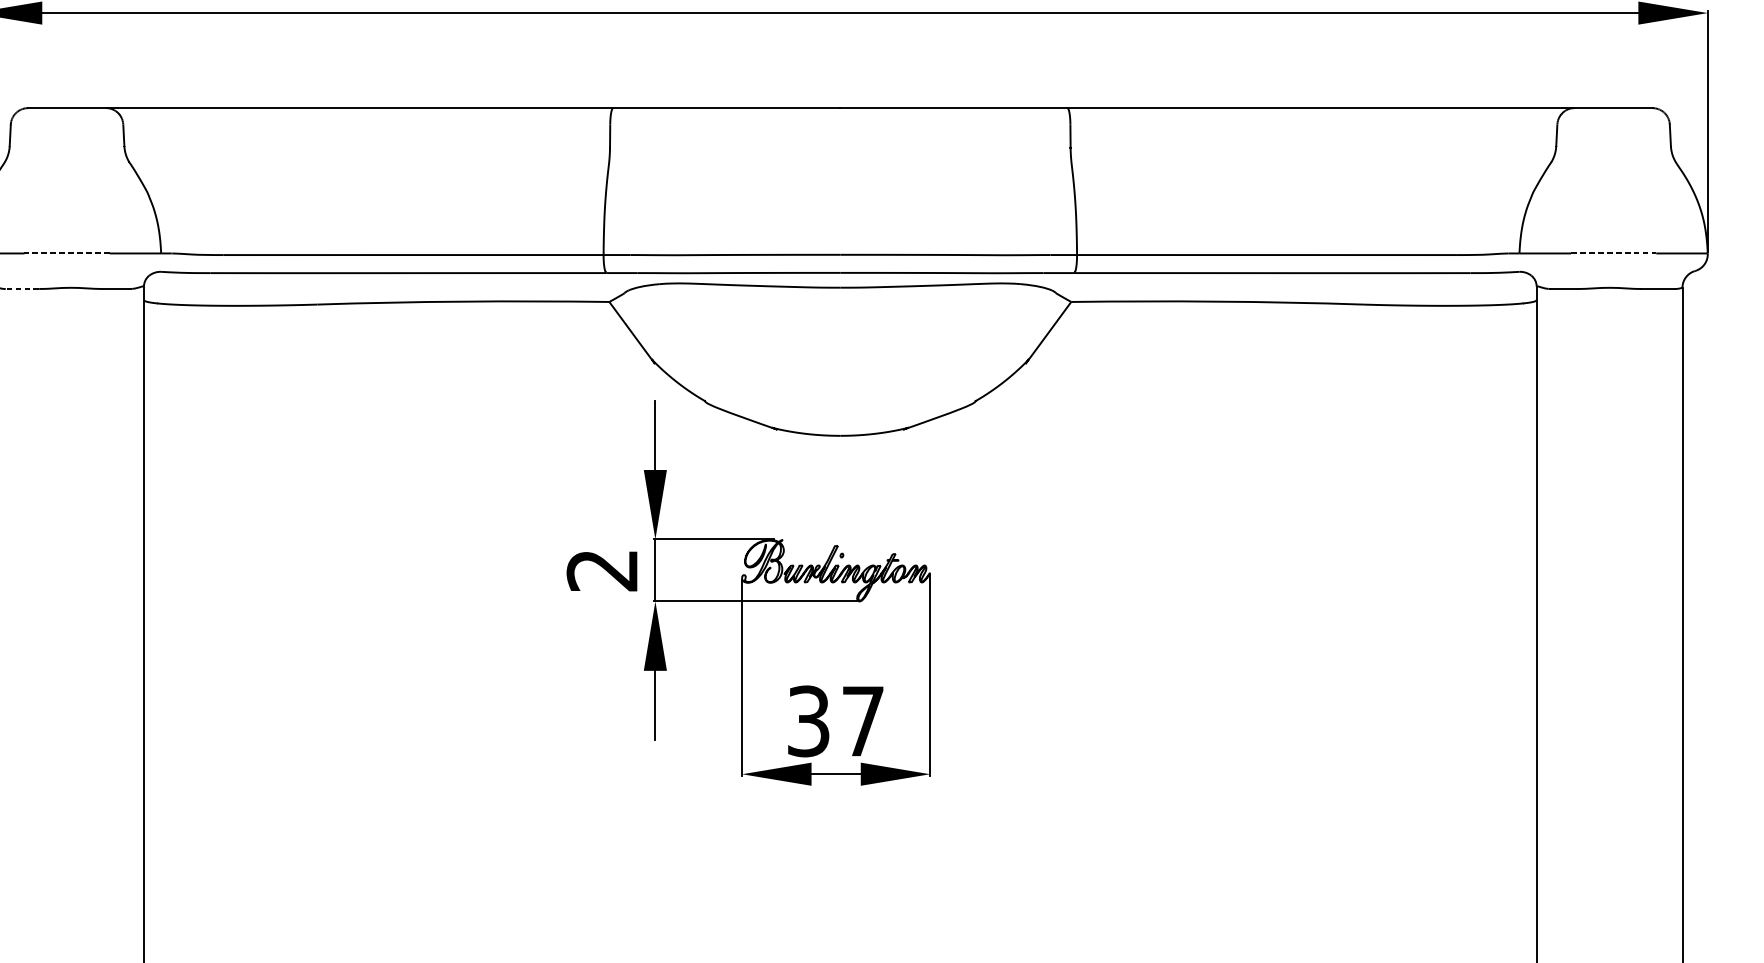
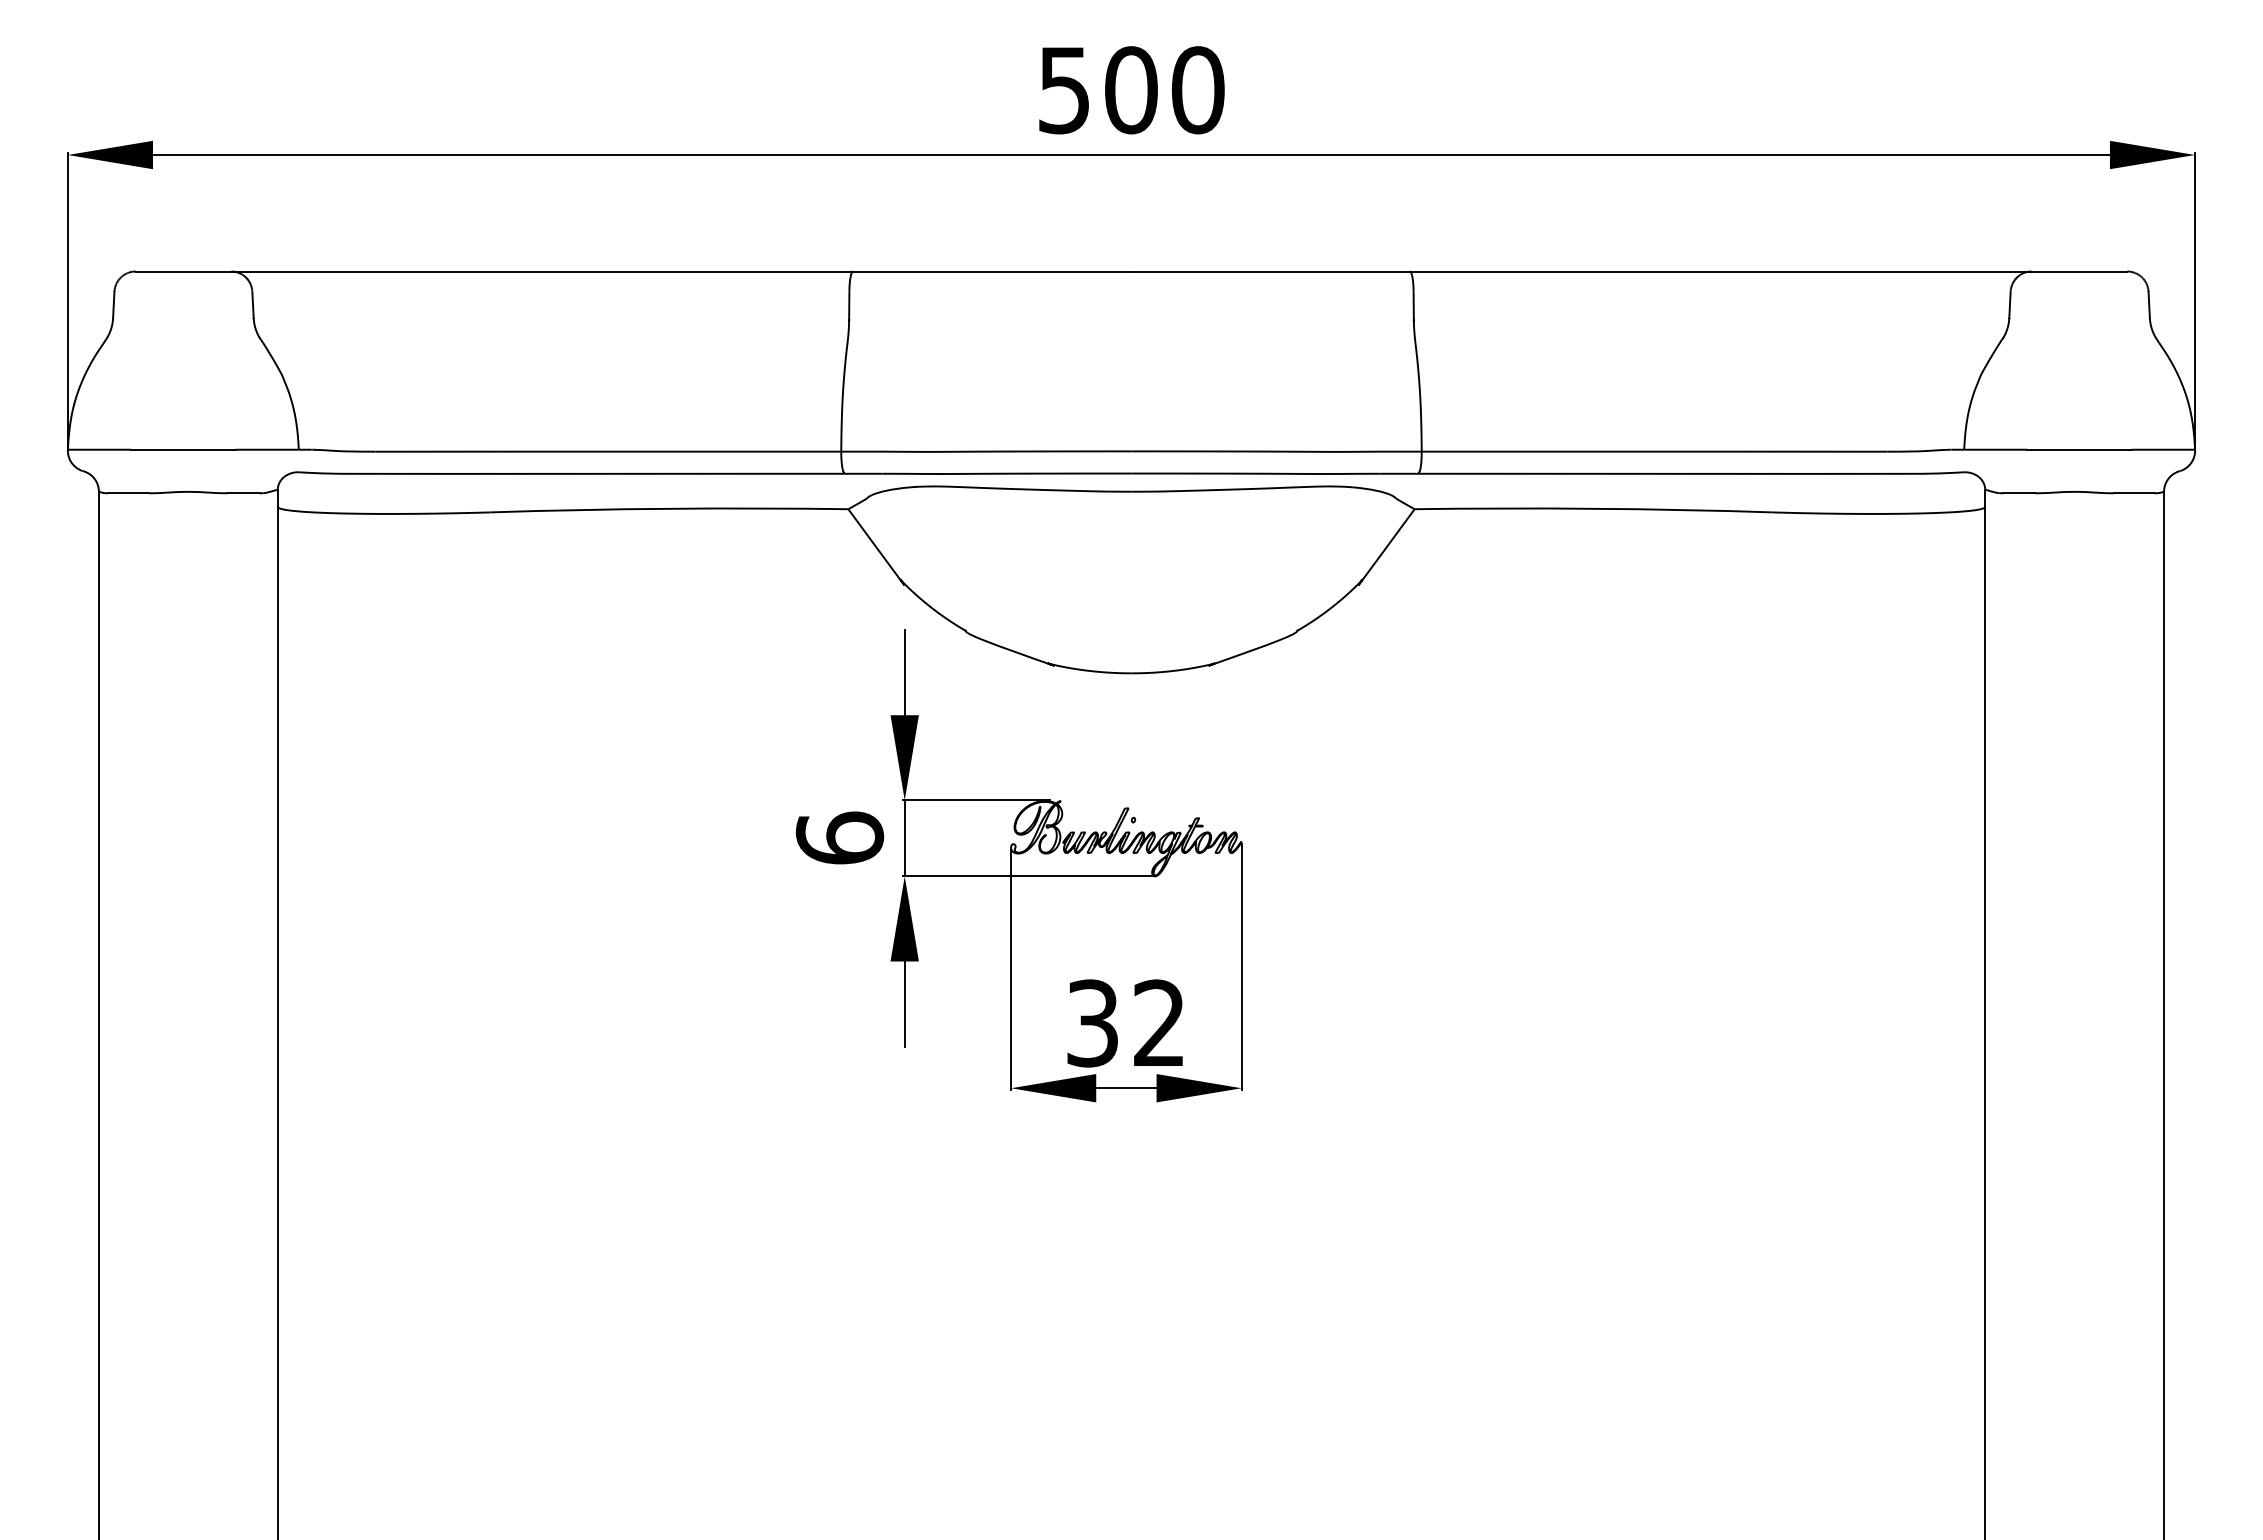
line: (66, 253) -> (182, 449), dashed -> solid
line: (1614, 253) -> (2080, 449), dashed -> solid
line: (22, 289) -> (128, 493), dashed -> solid
text: (602, 569) -> (839, 837), 2 -> 6
text: (863, 720) -> (1159, 1022), 37 -> 32

